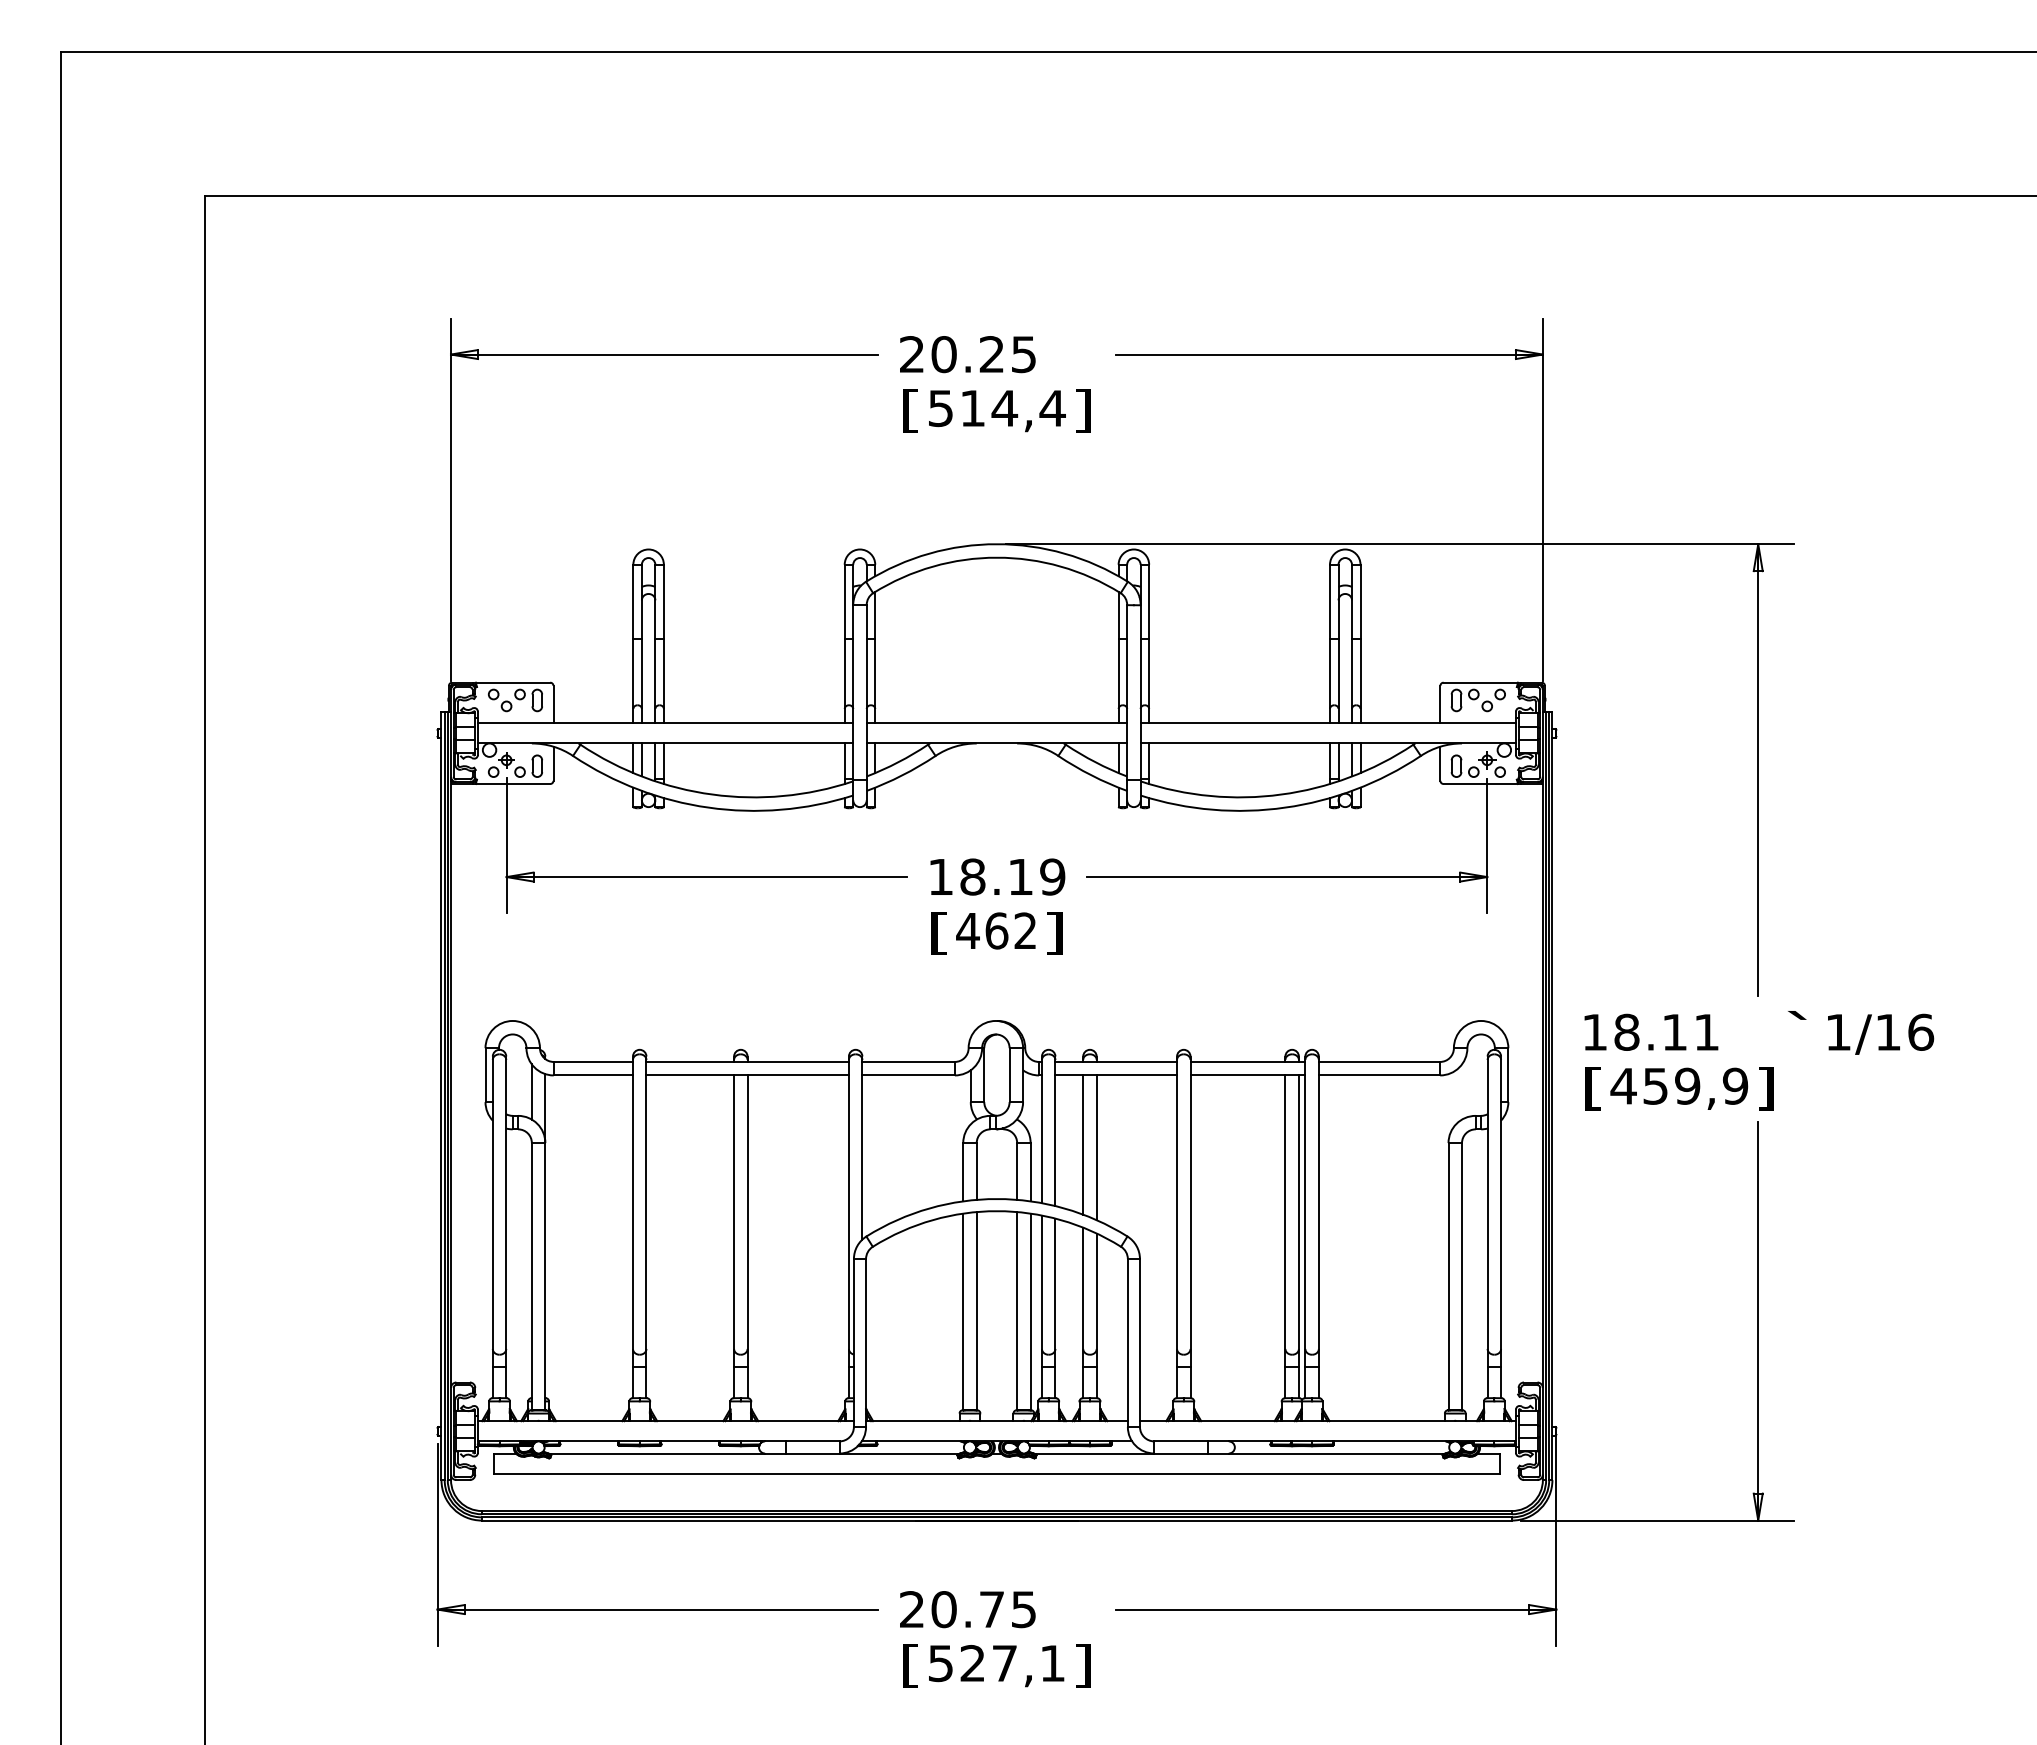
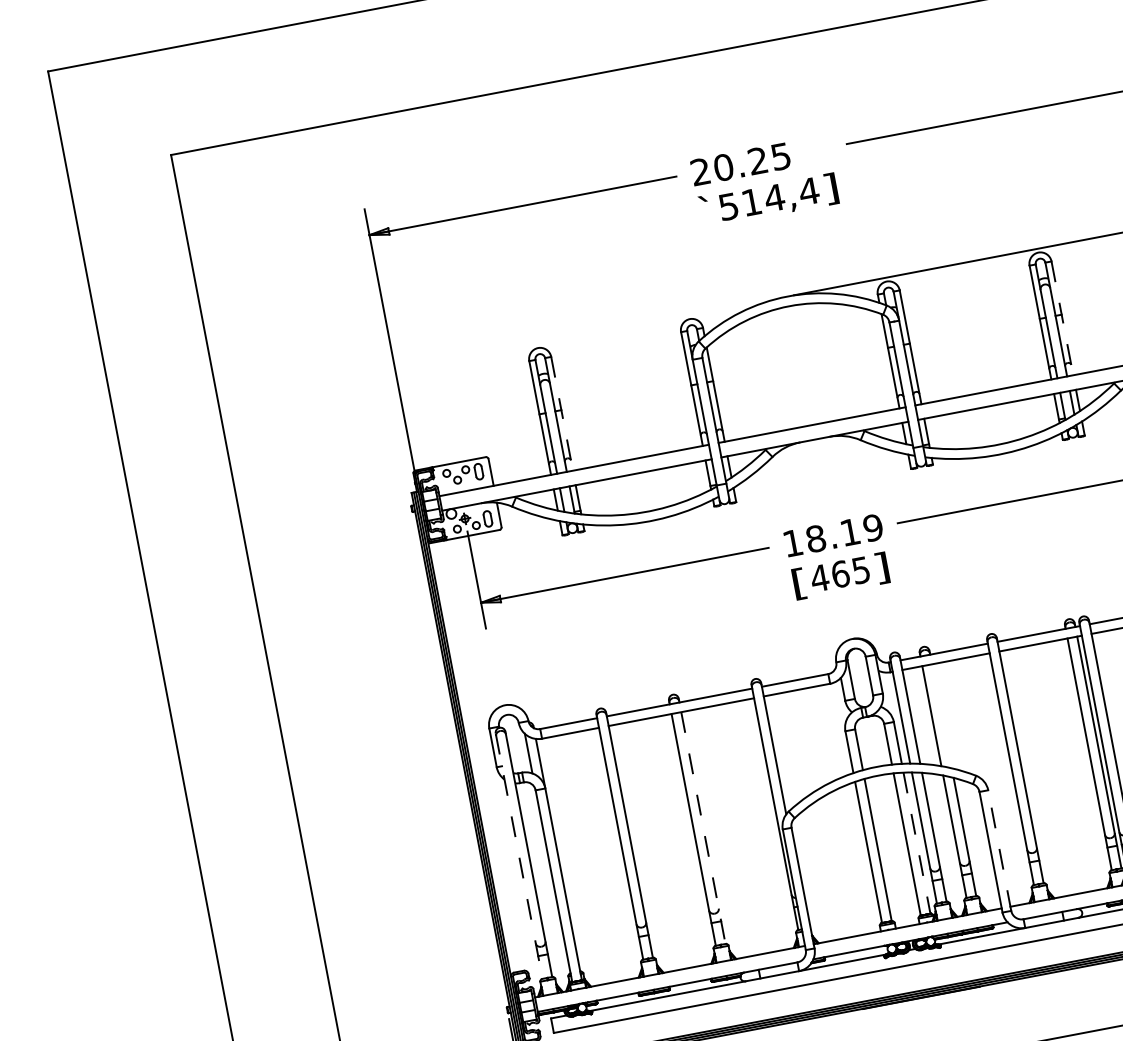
text: (909, 409) -> (706, 211), [ -> `
line: (663, 644) -> (561, 414), solid -> dashed
line: (1360, 644) -> (1062, 318), solid -> dashed
text: (1025, 930) -> (861, 570), 462 -> 465
line: (1096, 1147) -> (941, 716), removed
line: (492, 1227) -> (518, 856), solid -> dashed
line: (747, 1237) -> (703, 828), solid -> dashed
line: (1030, 1312) -> (916, 843), solid -> dashed
line: (1139, 1343) -> (999, 851), solid -> dashed

